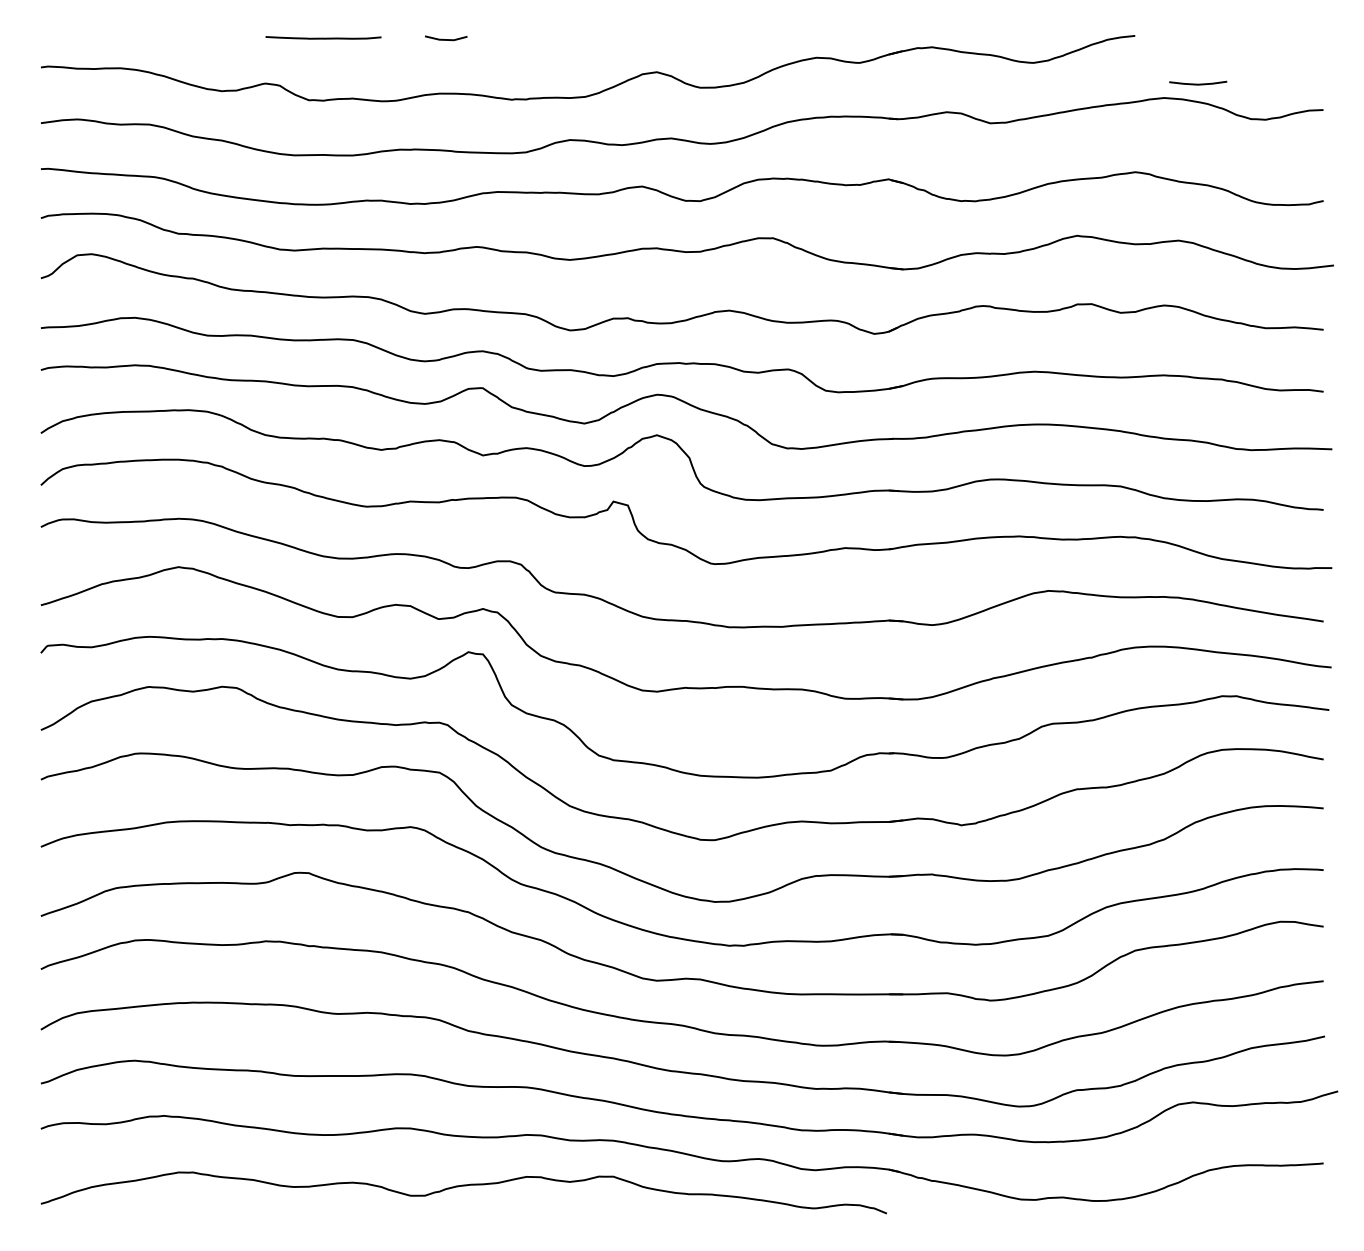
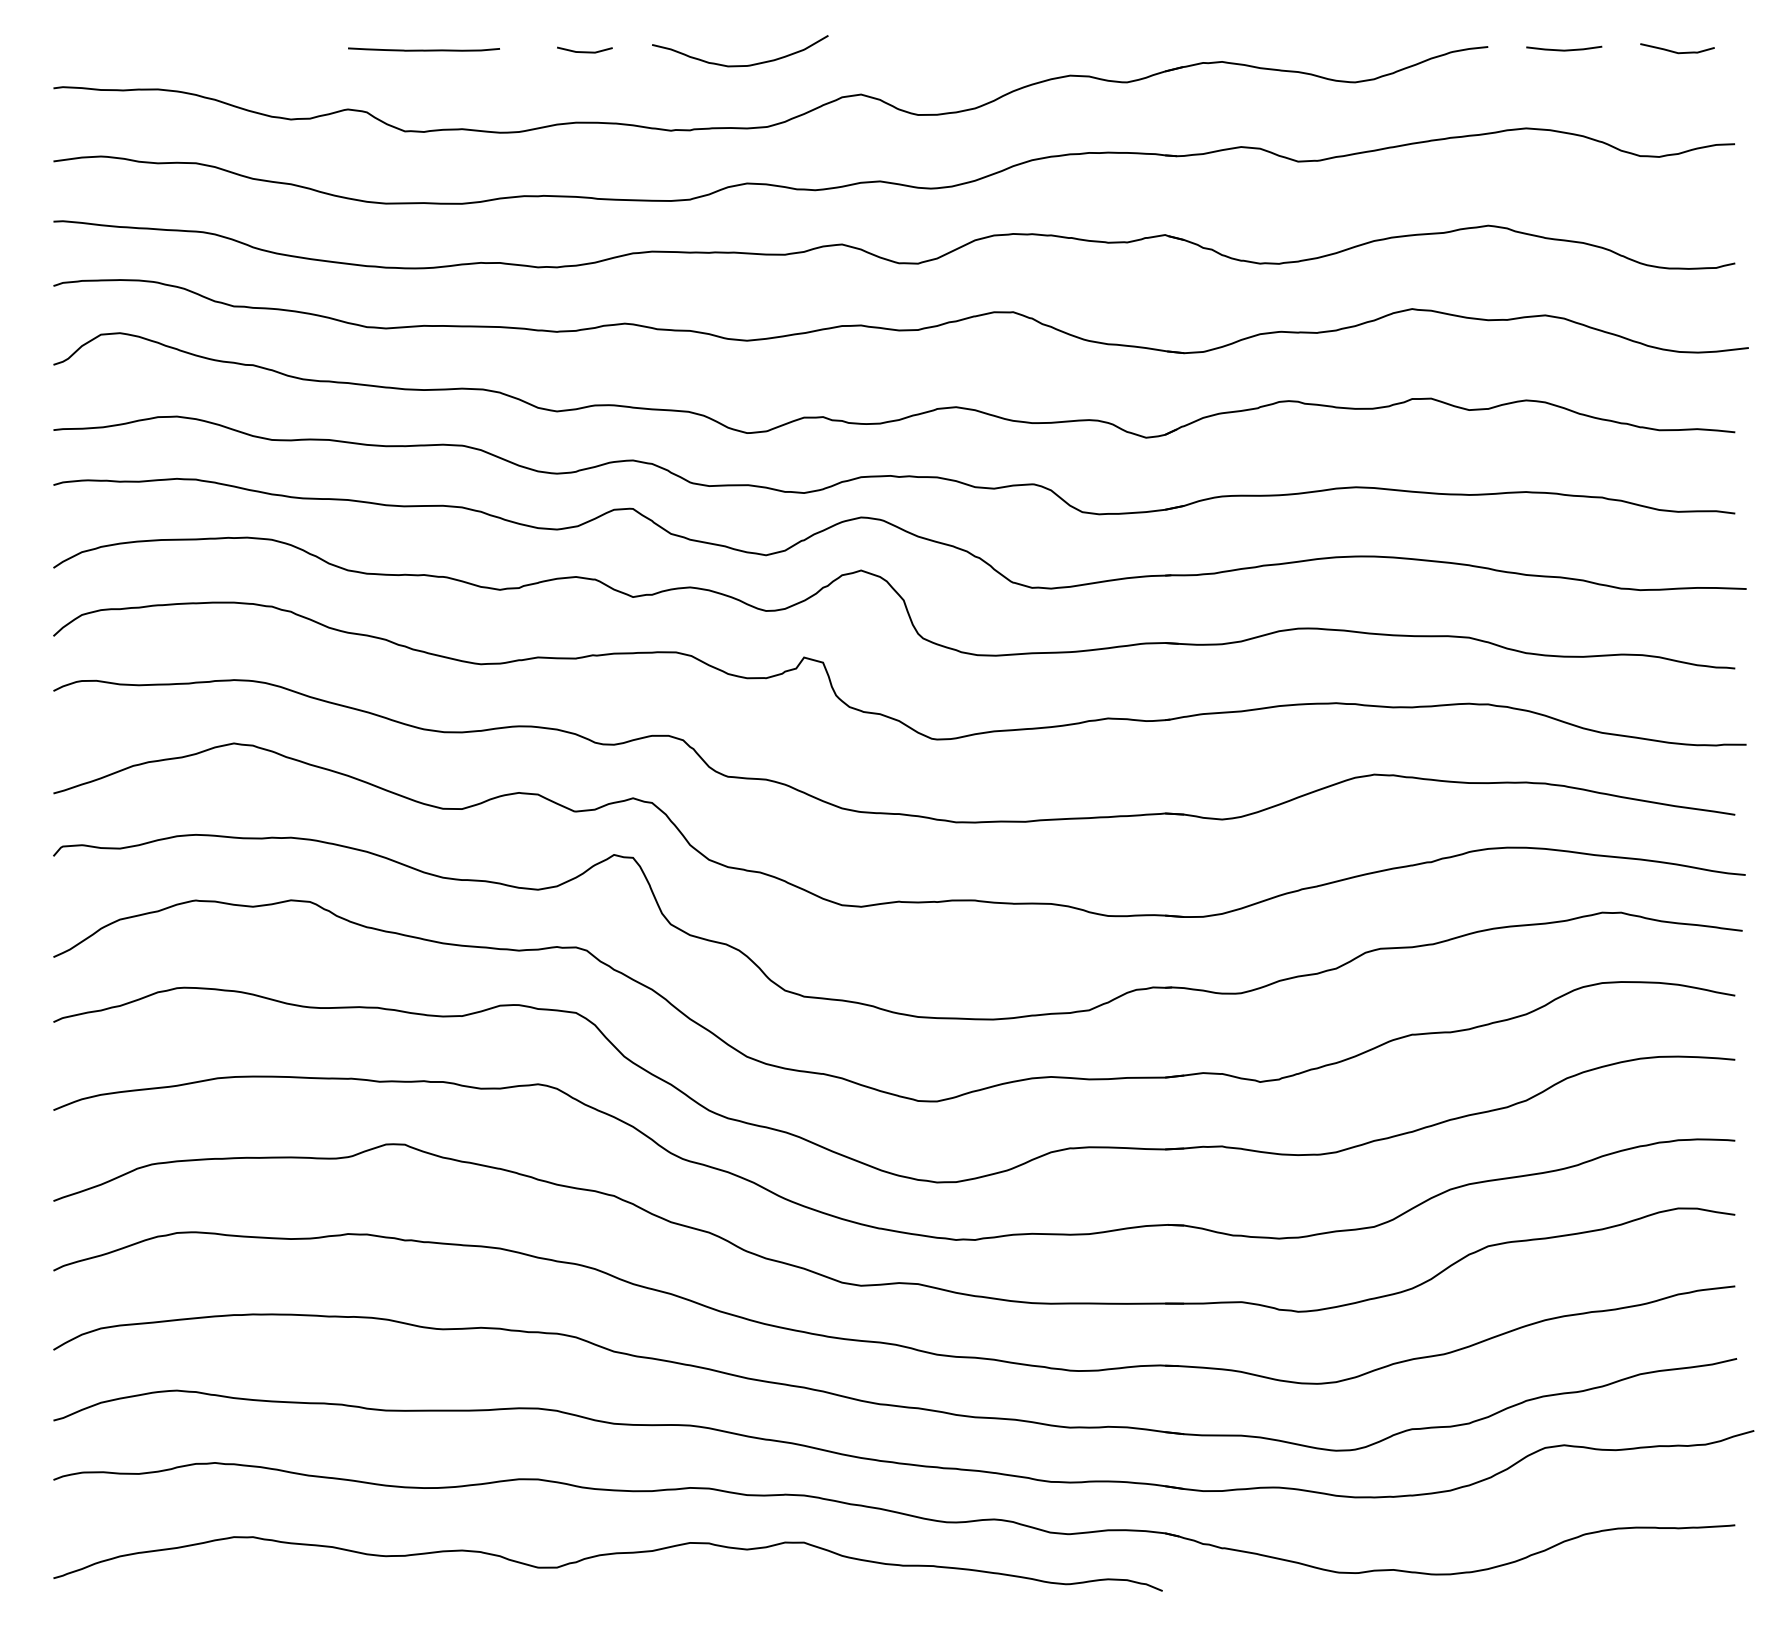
curve: (1279, 39) -> (1677, 51), added
curve: (564, 49) -> (739, 64), added
line: (1198, 83) -> (1564, 49), moved

